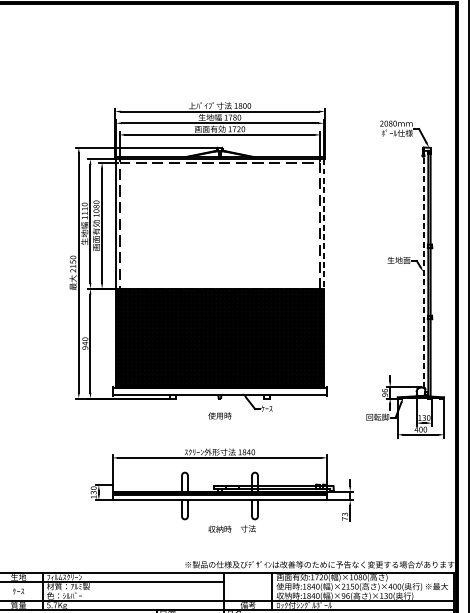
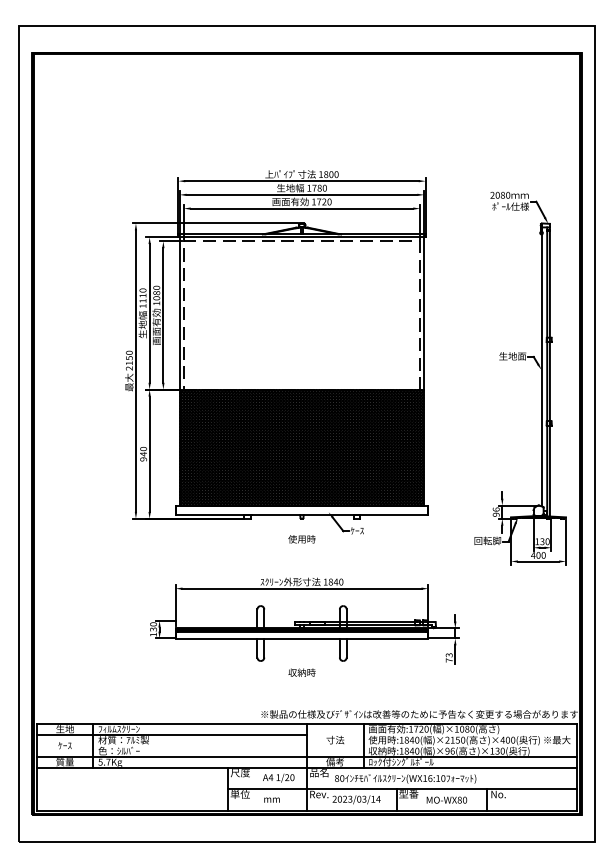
line: (324, 224) -> (424, 313), dashed -> solid
line: (423, 272) -> (541, 370), dashed -> solid
text: (248, 528) -> (335, 739), moved

